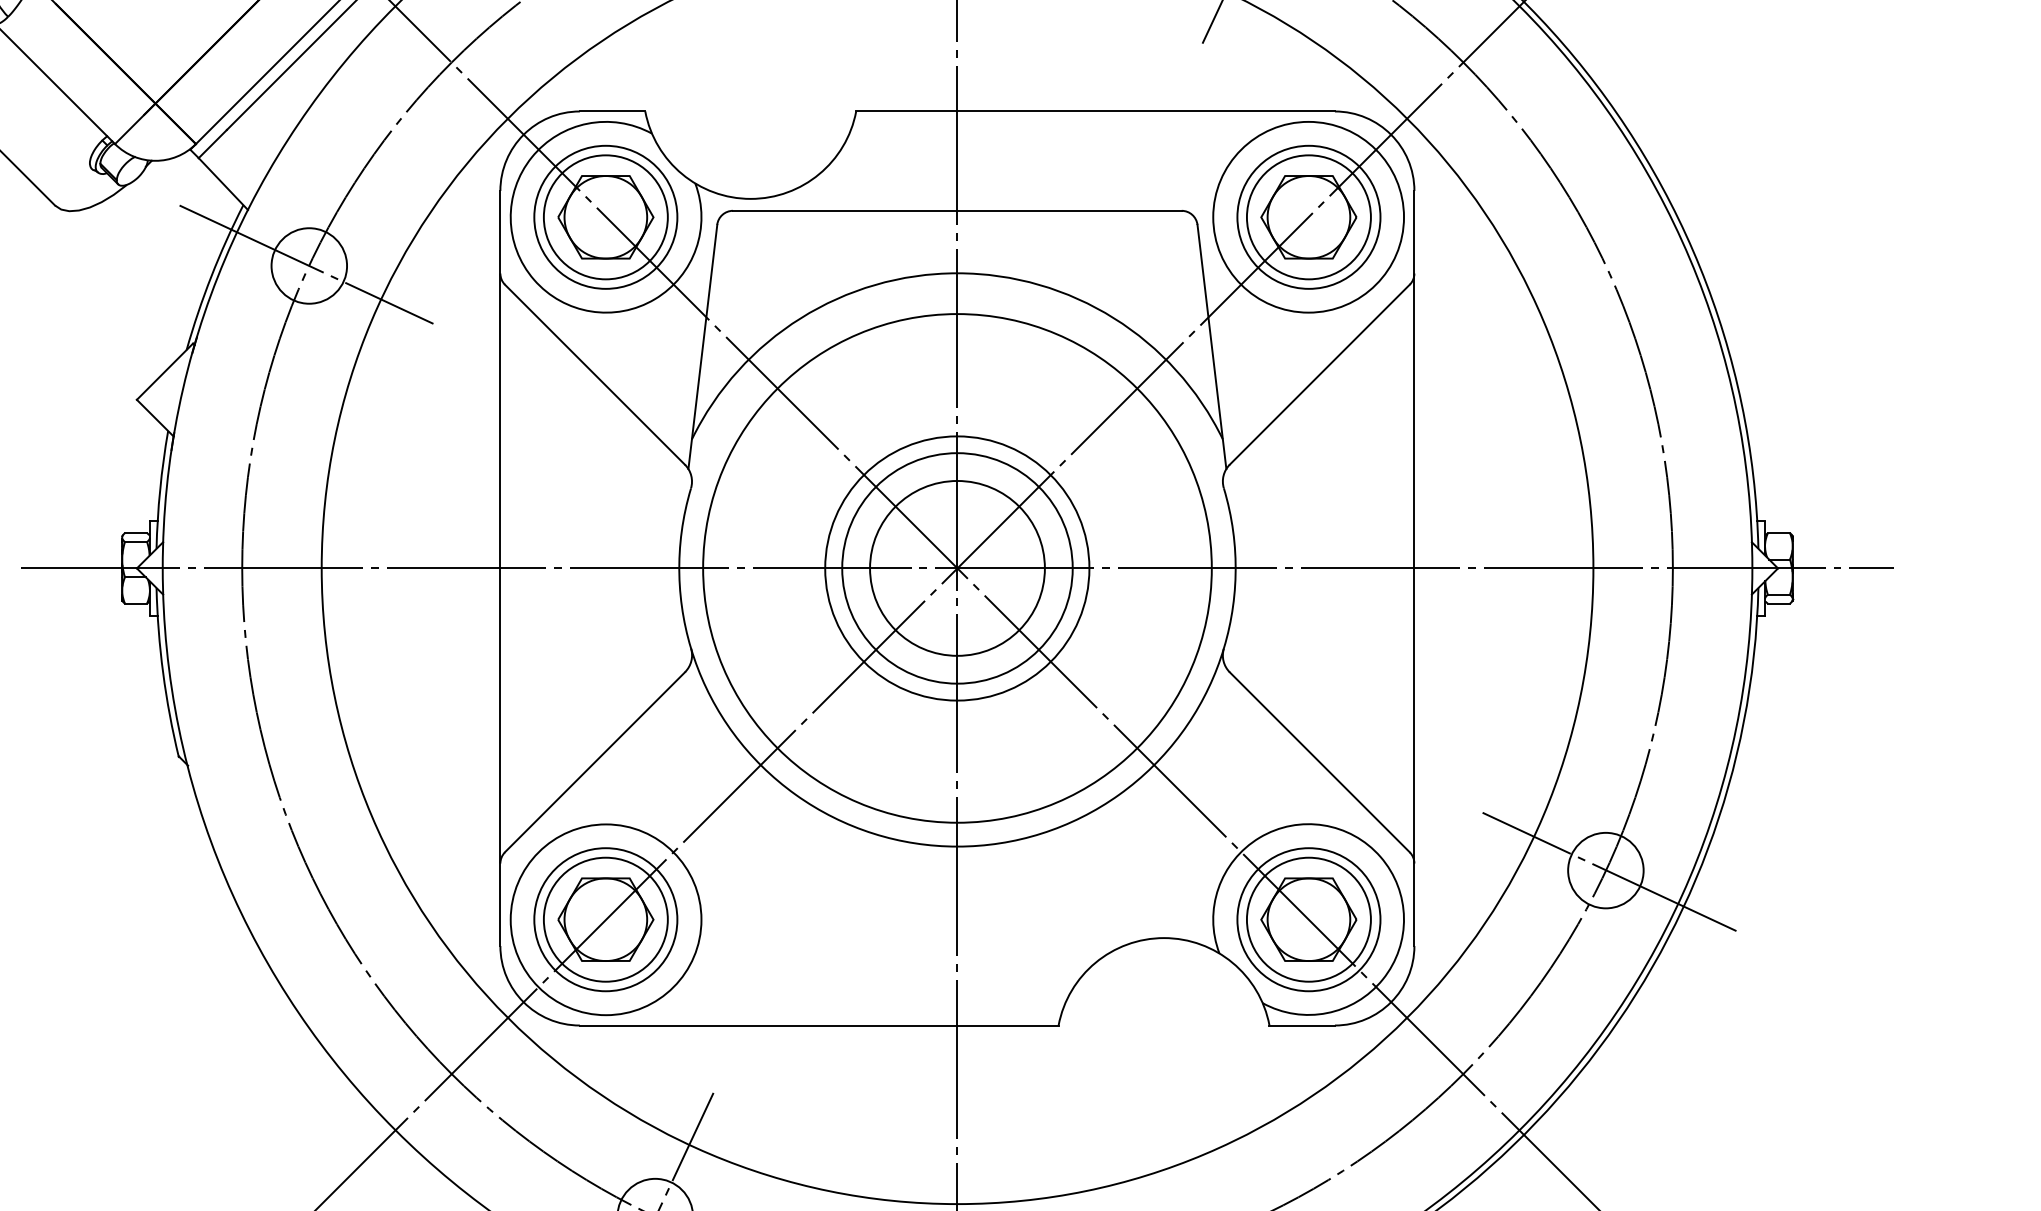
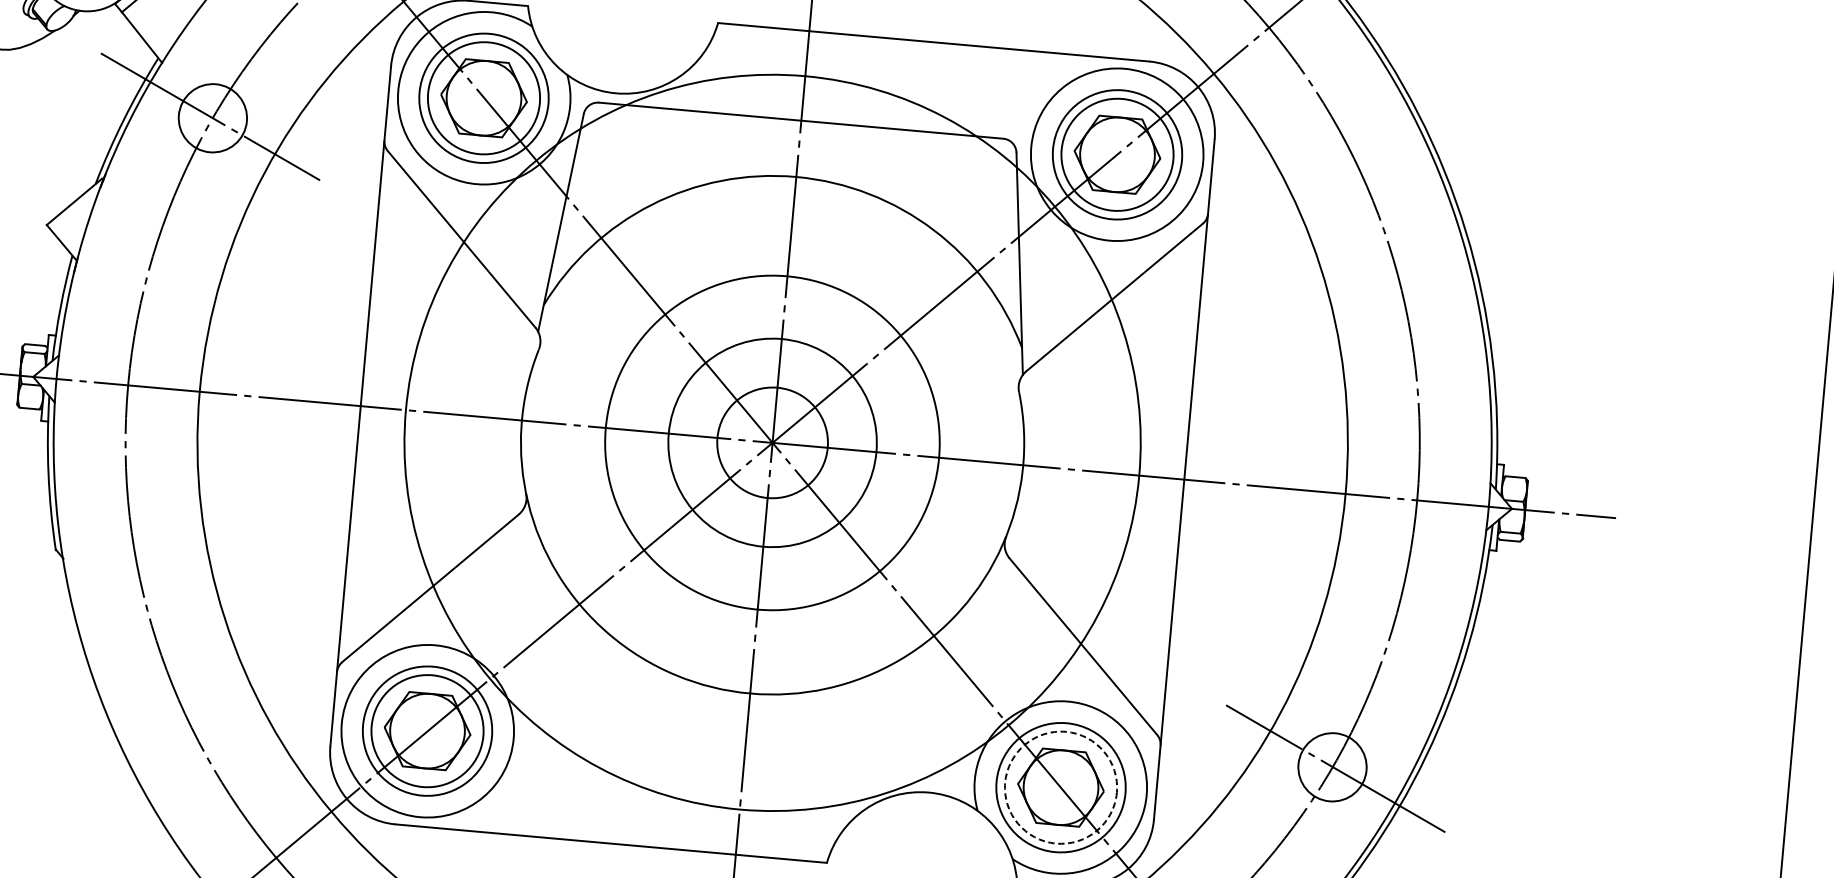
circle: (957, 567) -> (772, 442), size x0.7
circle: (957, 568) -> (772, 442), size x1.4
circle: (957, 568) -> (772, 442), size x1.6
circle: (1308, 919) -> (1060, 787), solid -> dashed

